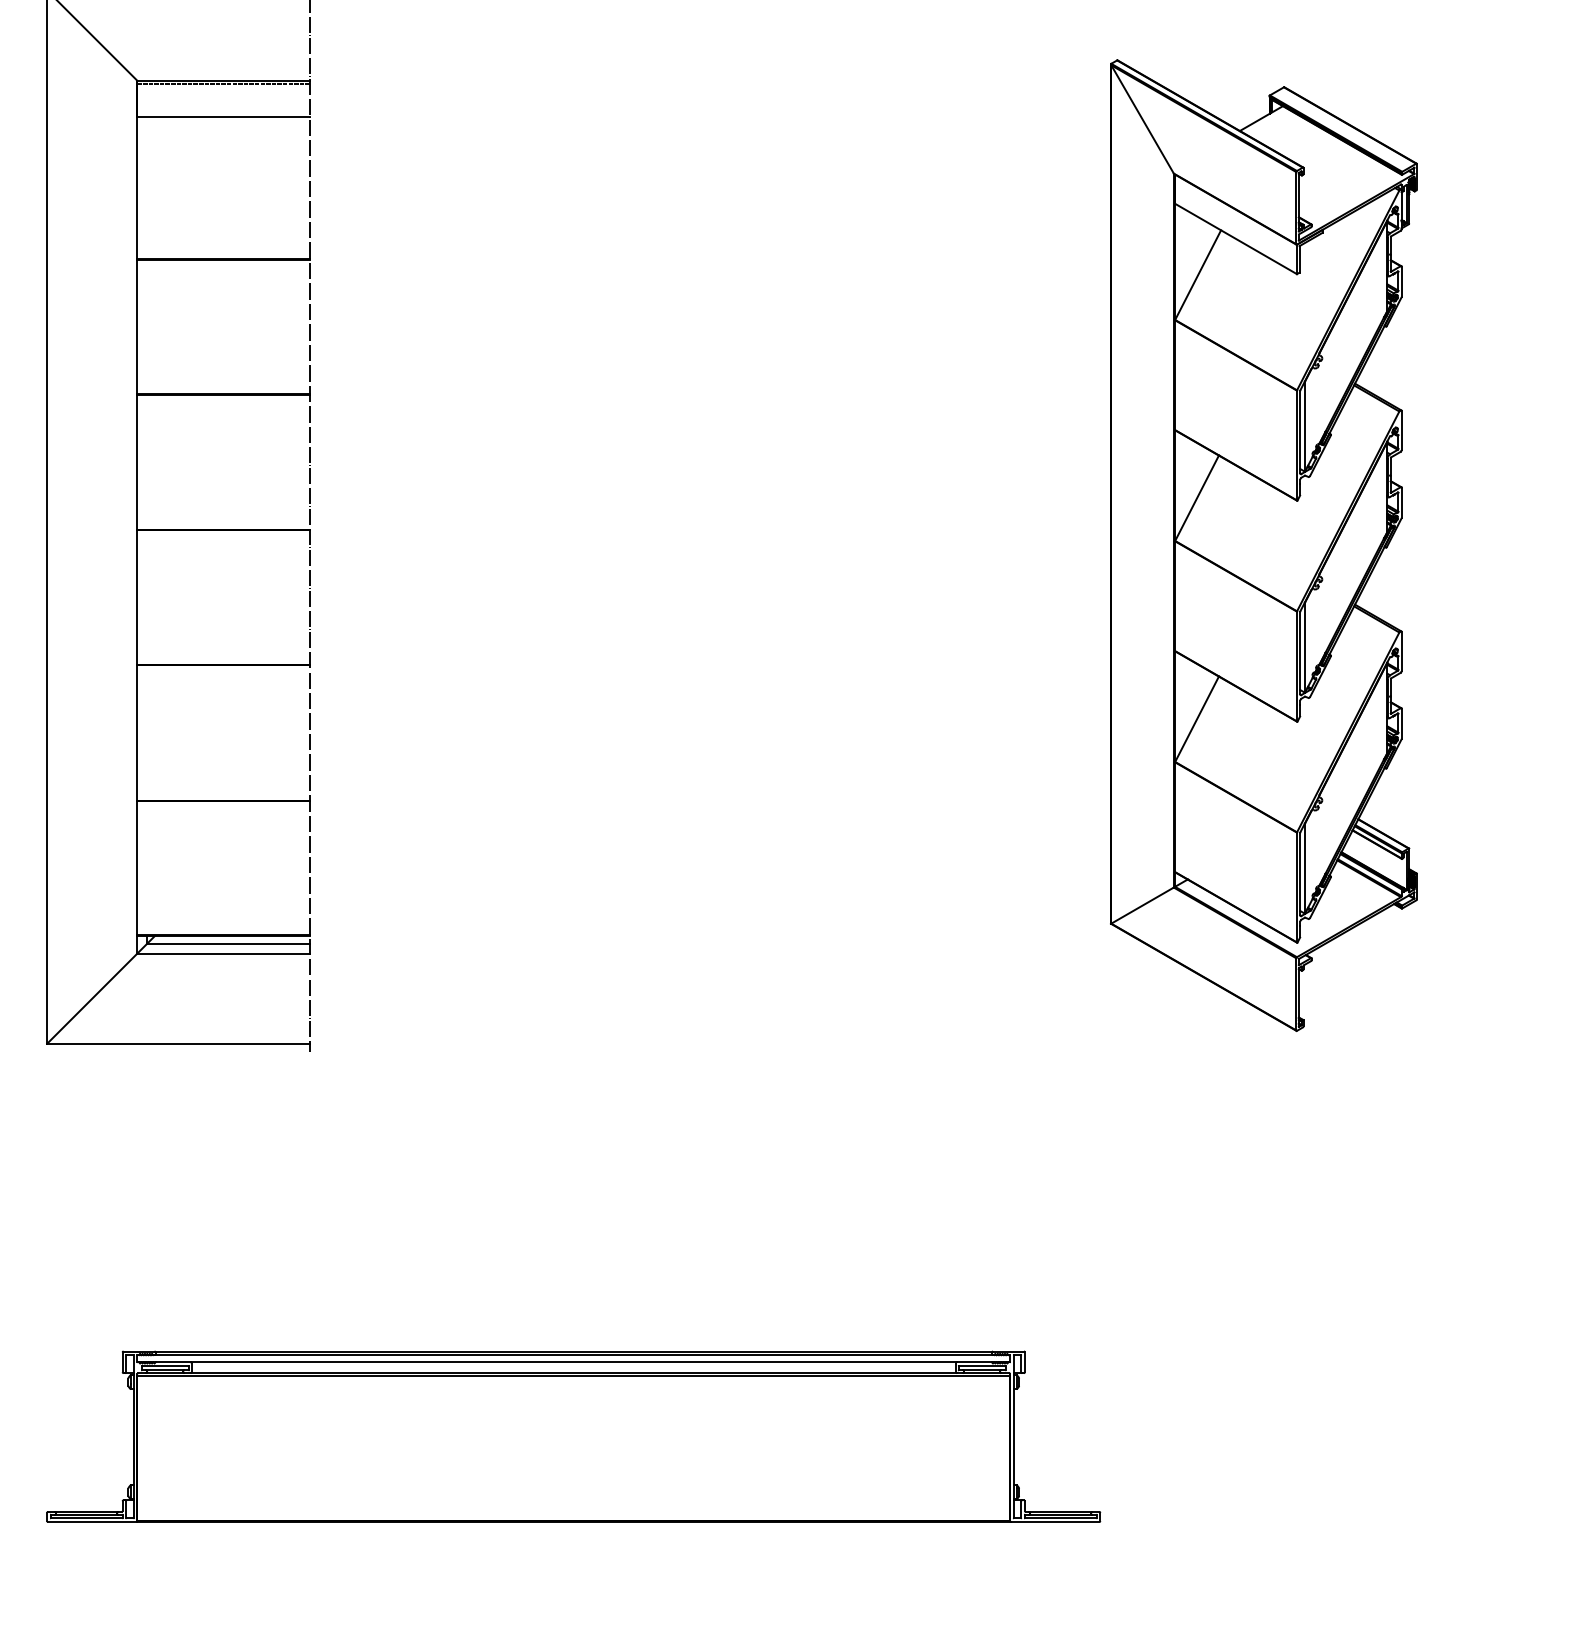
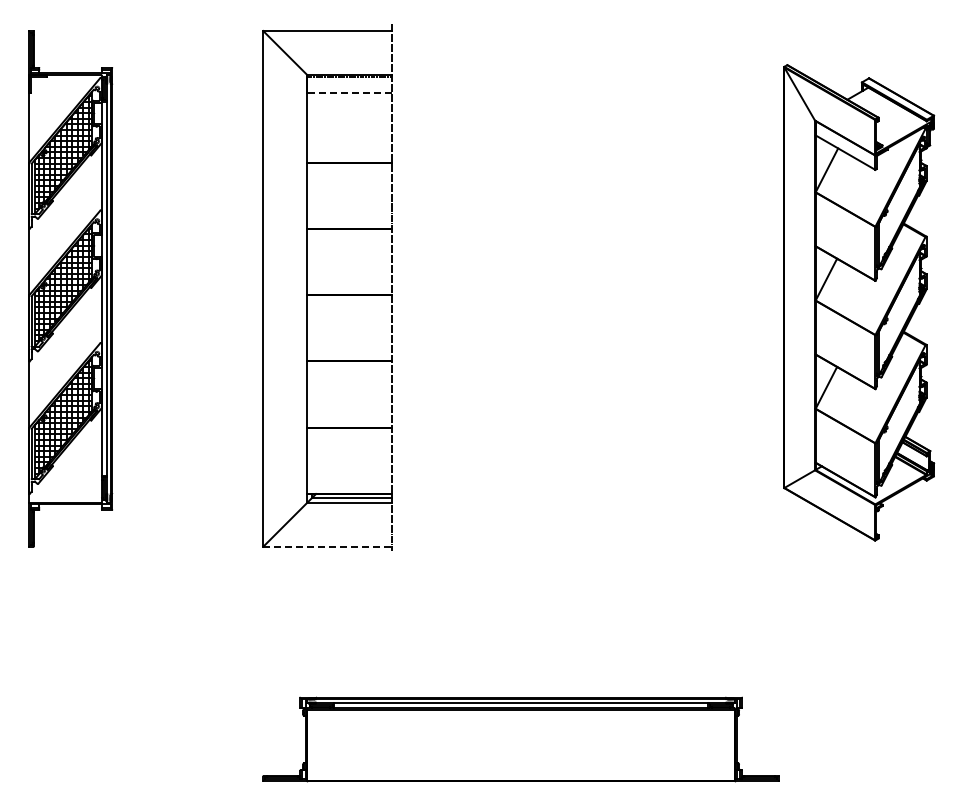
line: (223, 116) -> (349, 92), solid -> dashed
line: (180, 1043) -> (328, 546), solid -> dashed

